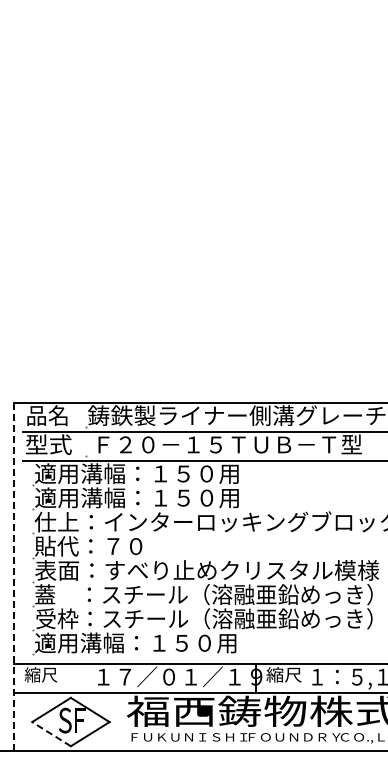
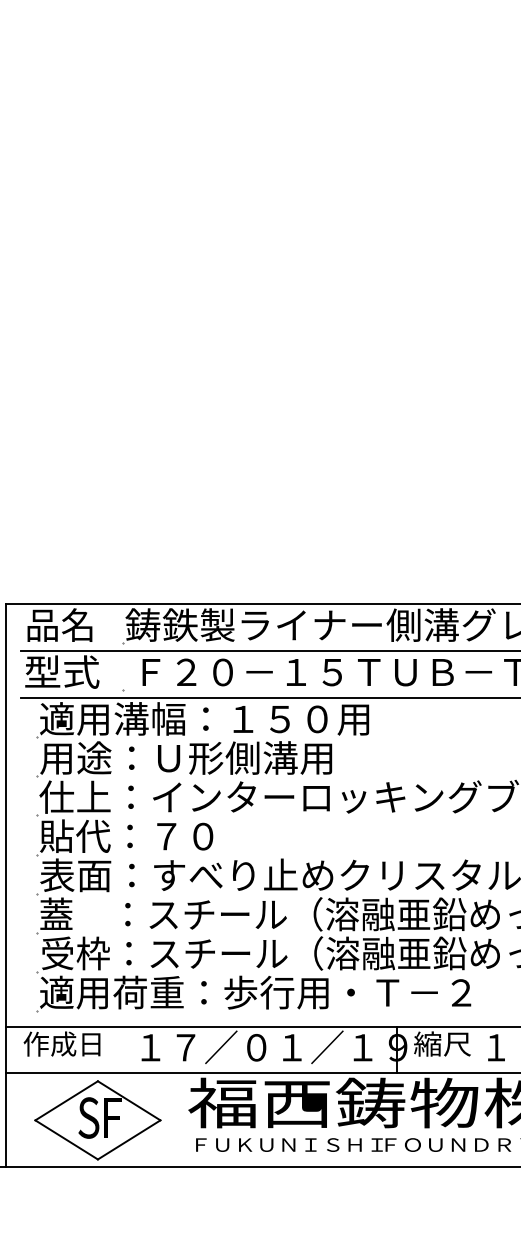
text: (136, 497) -> (203, 757), 適用溝幅：１５０用 -> 用途：Ｕ形側溝用
line: (13, 576) -> (5, 885), dashed -> solid
text: (190, 642) -> (291, 991), 適用溝幅：１５０用 -> 適用荷重：歩行用・Ｔ－２
text: (48, 674) -> (61, 1043), 縮尺 -> 作成日
line: (51, 734) -> (66, 1140), dashed -> solid

